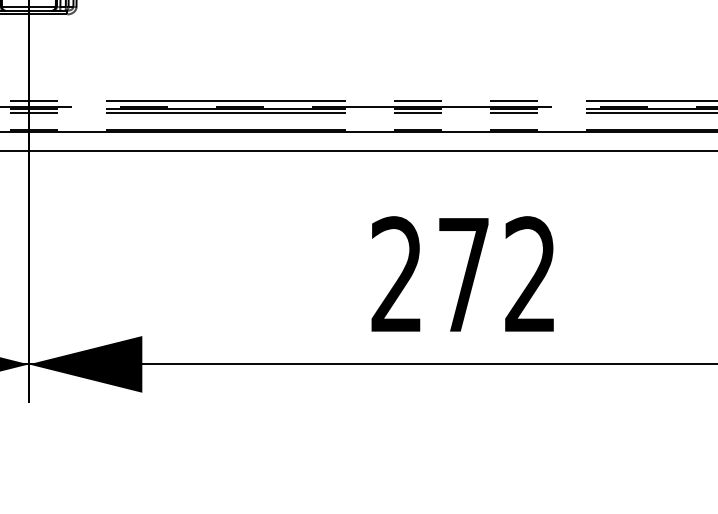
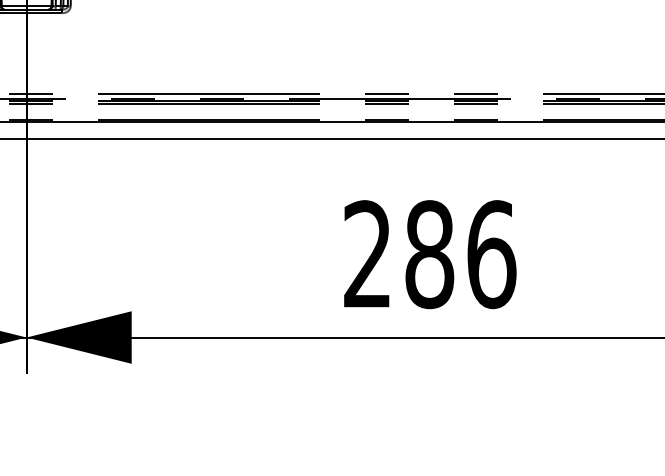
text: (497, 274) -> (460, 254), 272 -> 286

